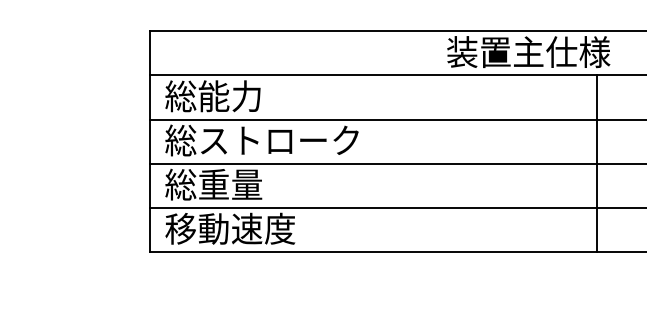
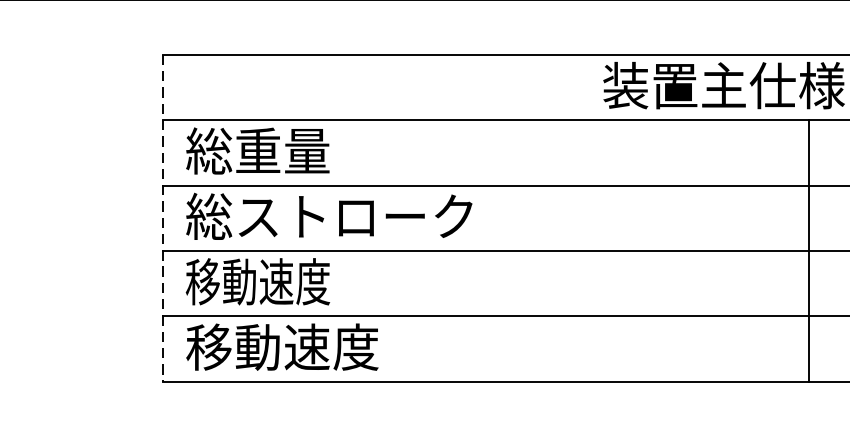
text: (230, 96) -> (282, 151), 総能力 -> 総重量
line: (149, 142) -> (162, 219), solid -> dashed
line: (596, 163) -> (808, 250), moved
text: (213, 184) -> (257, 281), 総重量 -> 移動速度

